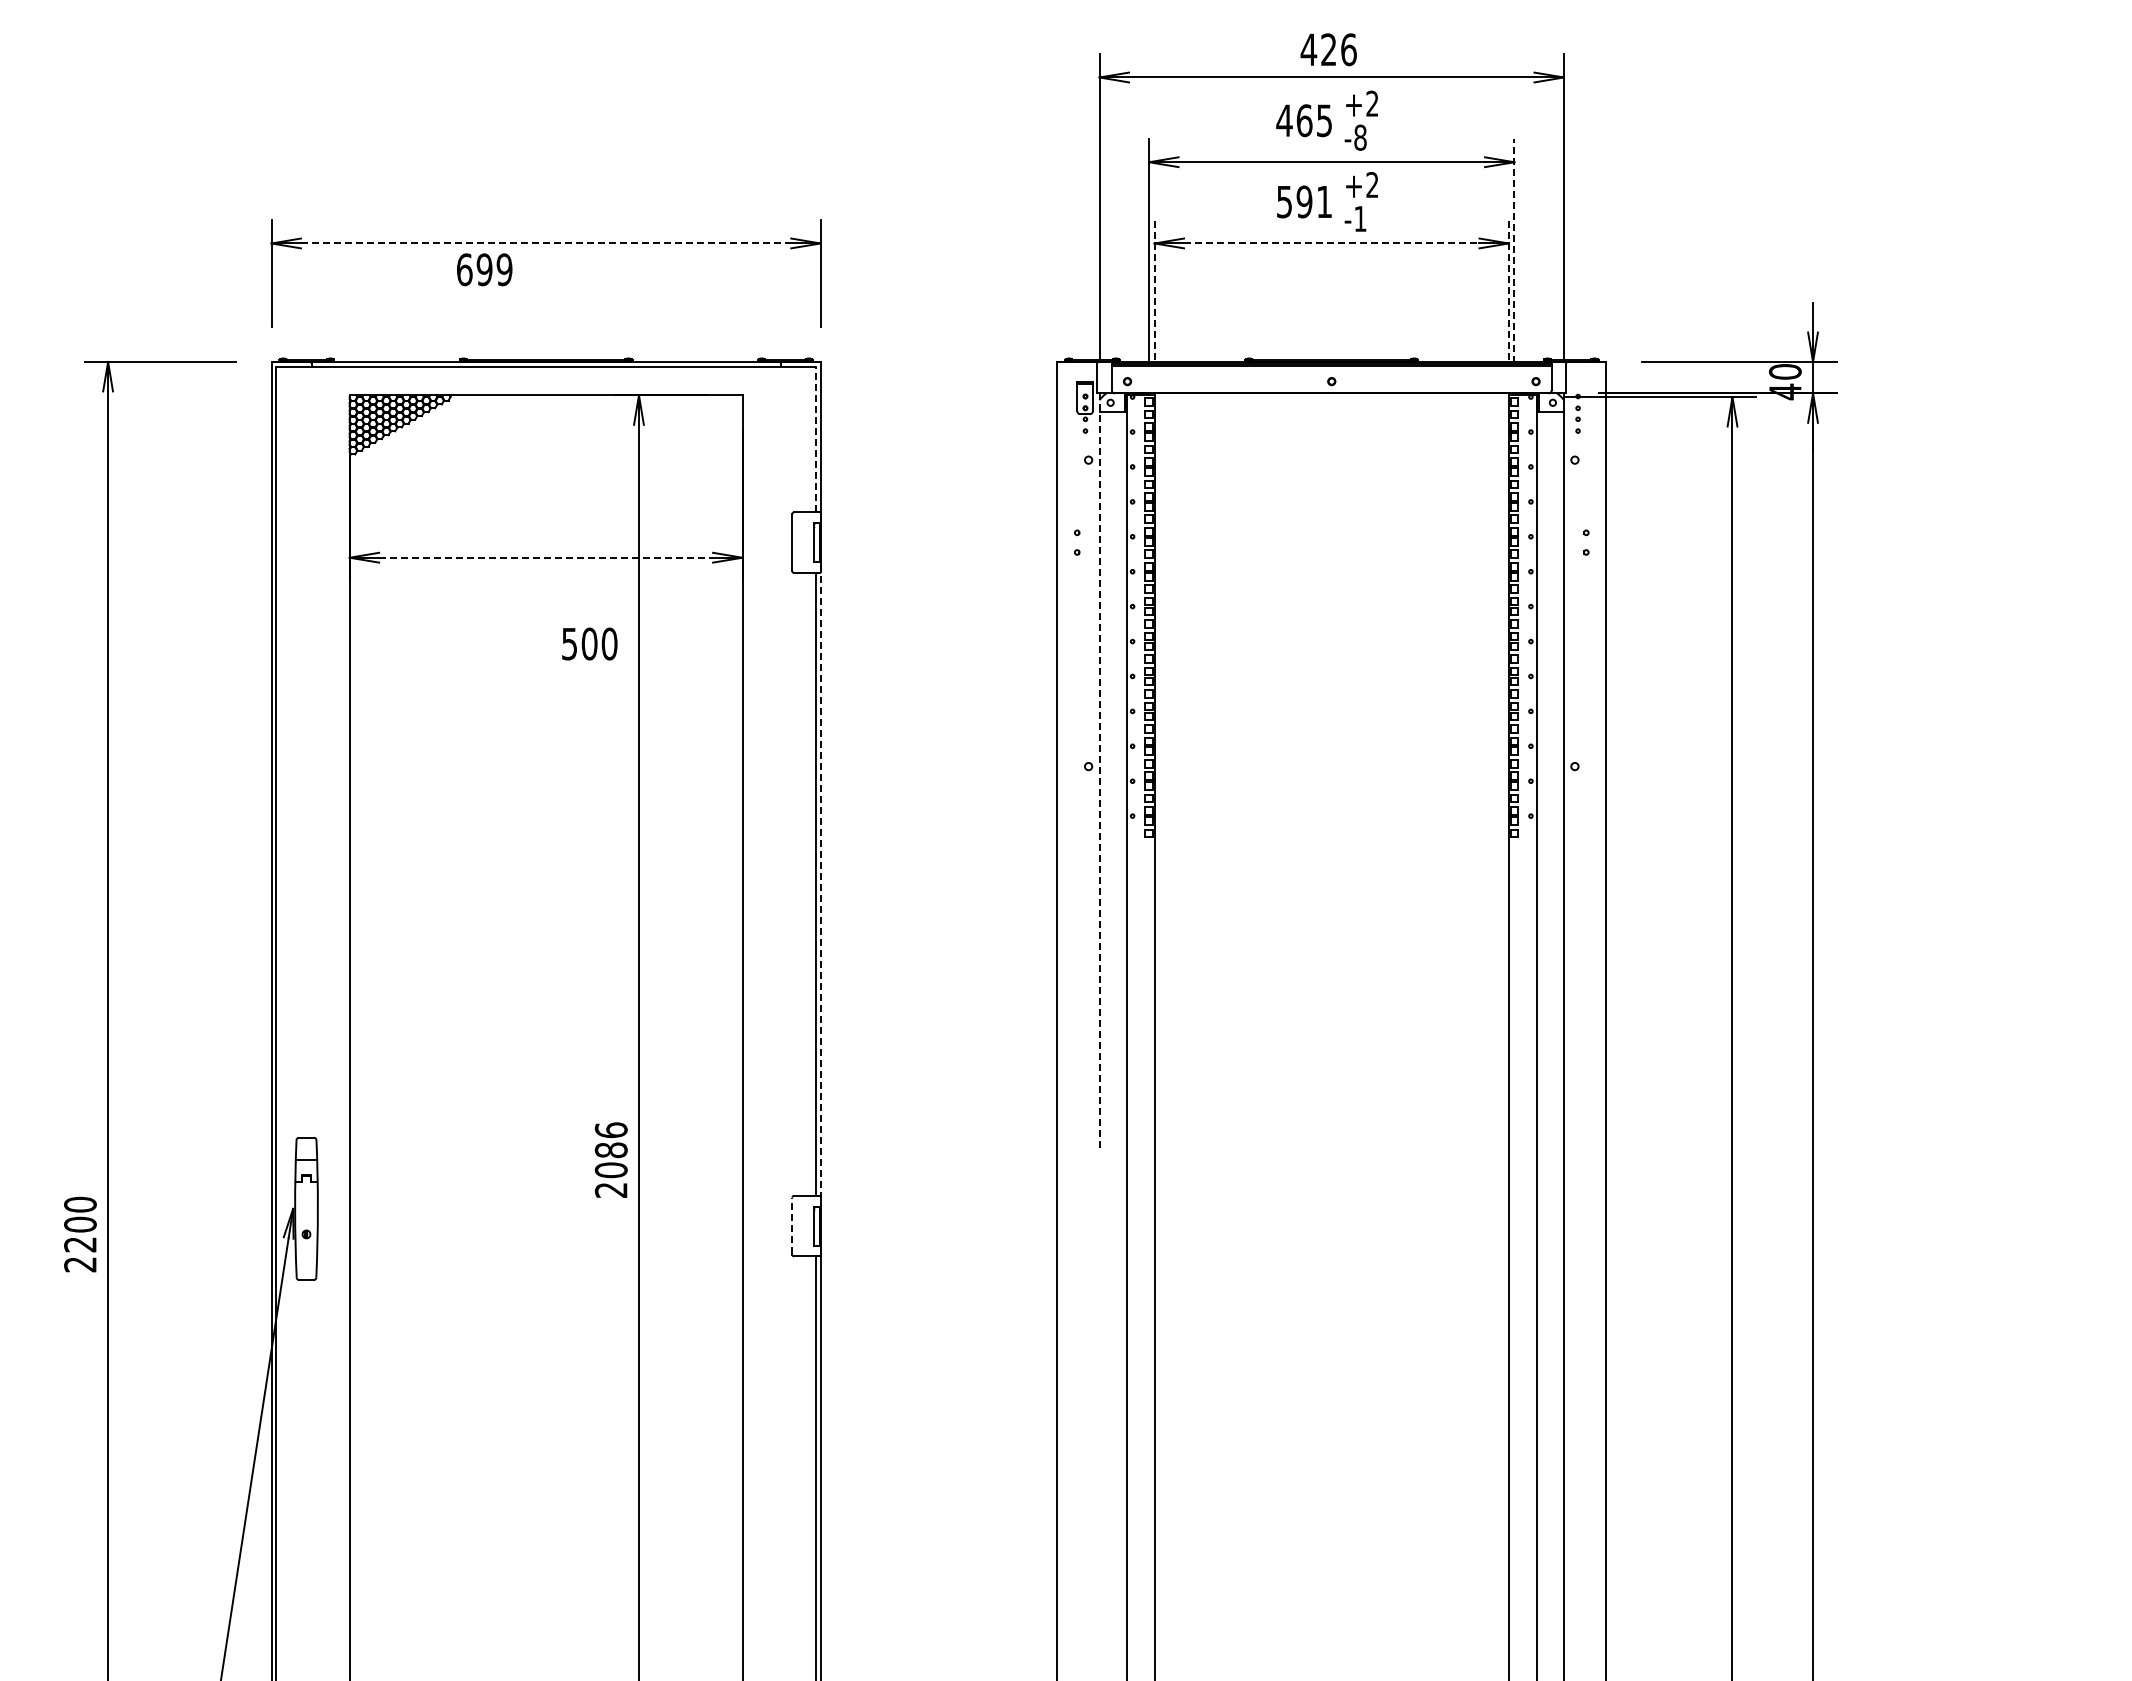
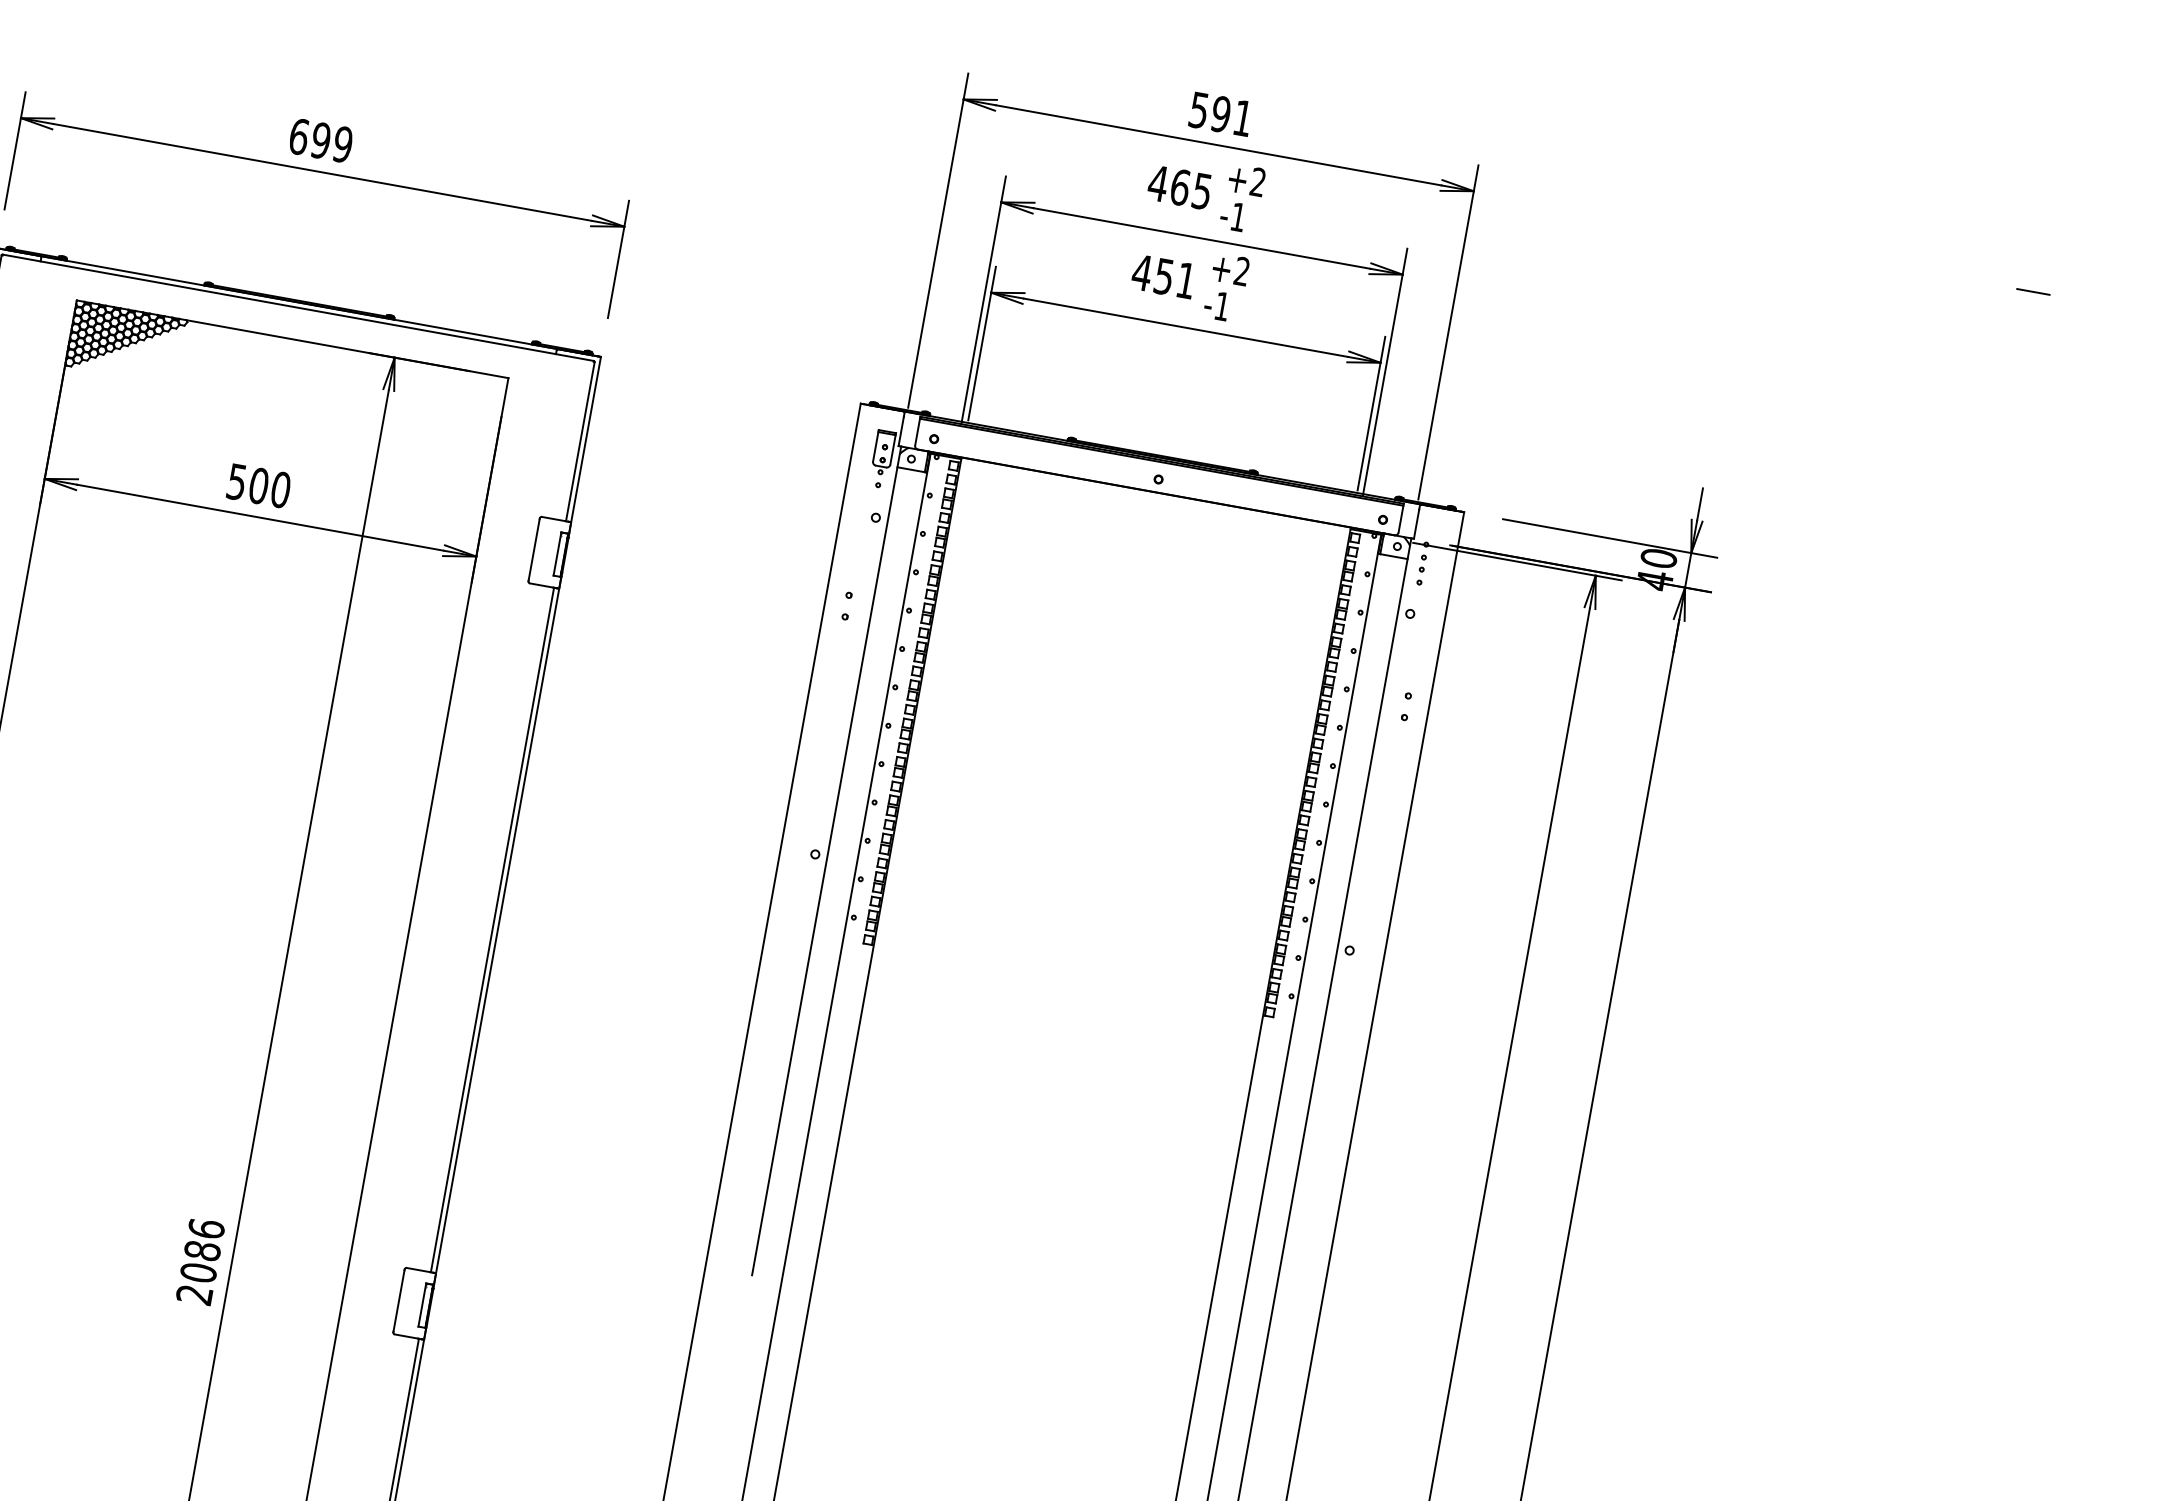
text: (1328, 49) -> (1220, 113), 426 -> 591
line: (2073, 76) -> (2033, 290), added
text: (1360, 137) -> (1238, 216), -8 -> -1
text: (1294, 201) -> (1153, 274), 591 -> 451
line: (546, 243) -> (323, 172), dashed -> solid
line: (1331, 243) -> (1185, 327), dashed -> solid
line: (1514, 250) -> (1385, 371), dashed -> solid
text: (484, 269) -> (320, 140), moved
line: (1154, 289) -> (982, 343), dashed -> solid
line: (1508, 289) -> (1370, 413), dashed -> solid
line: (816, 439) -> (580, 441), dashed -> solid
line: (546, 557) -> (260, 517), dashed -> solid
text: (589, 643) -> (258, 485), moved
line: (1099, 771) -> (826, 861), dashed -> solid
line: (820, 884) -> (497, 930), dashed -> solid
text: (610, 1159) -> (199, 1260), moved
line: (792, 1226) -> (399, 1301), dashed -> solid

